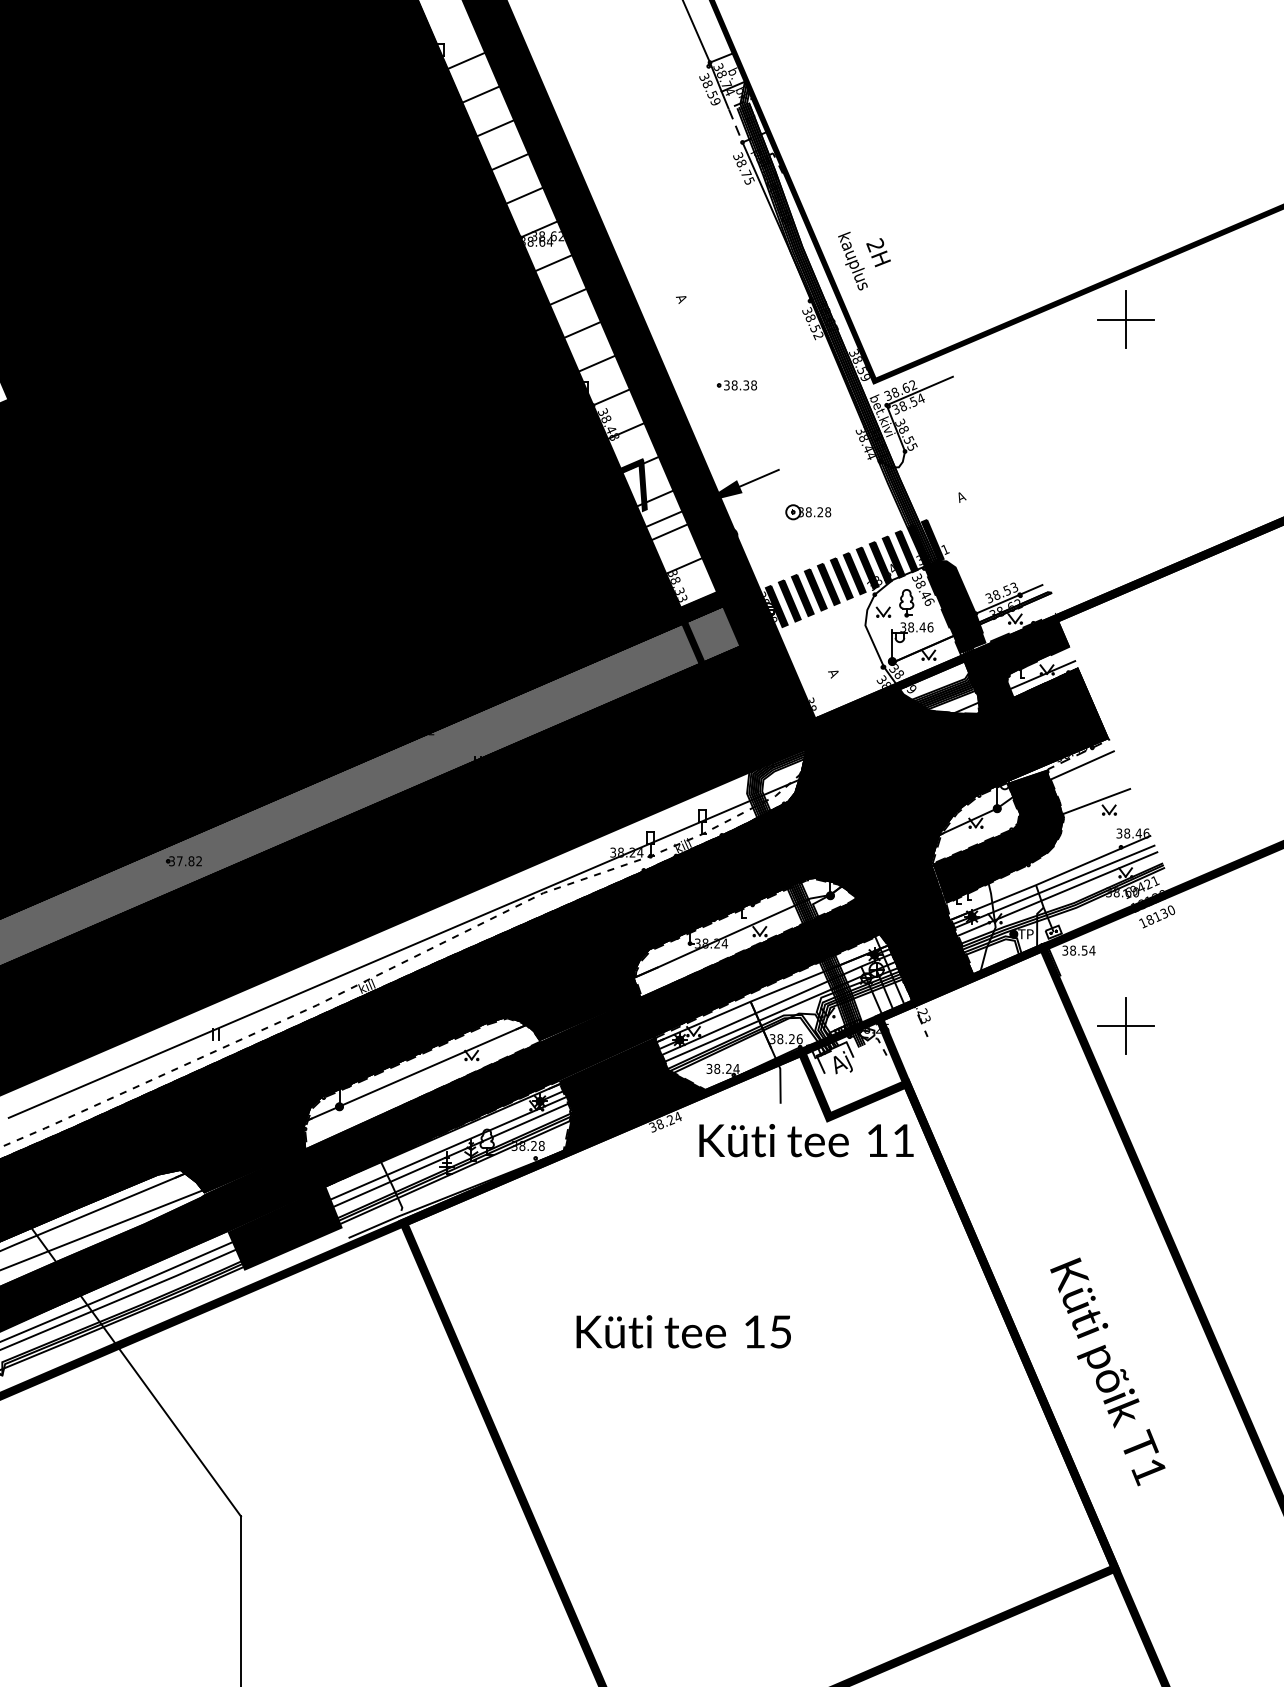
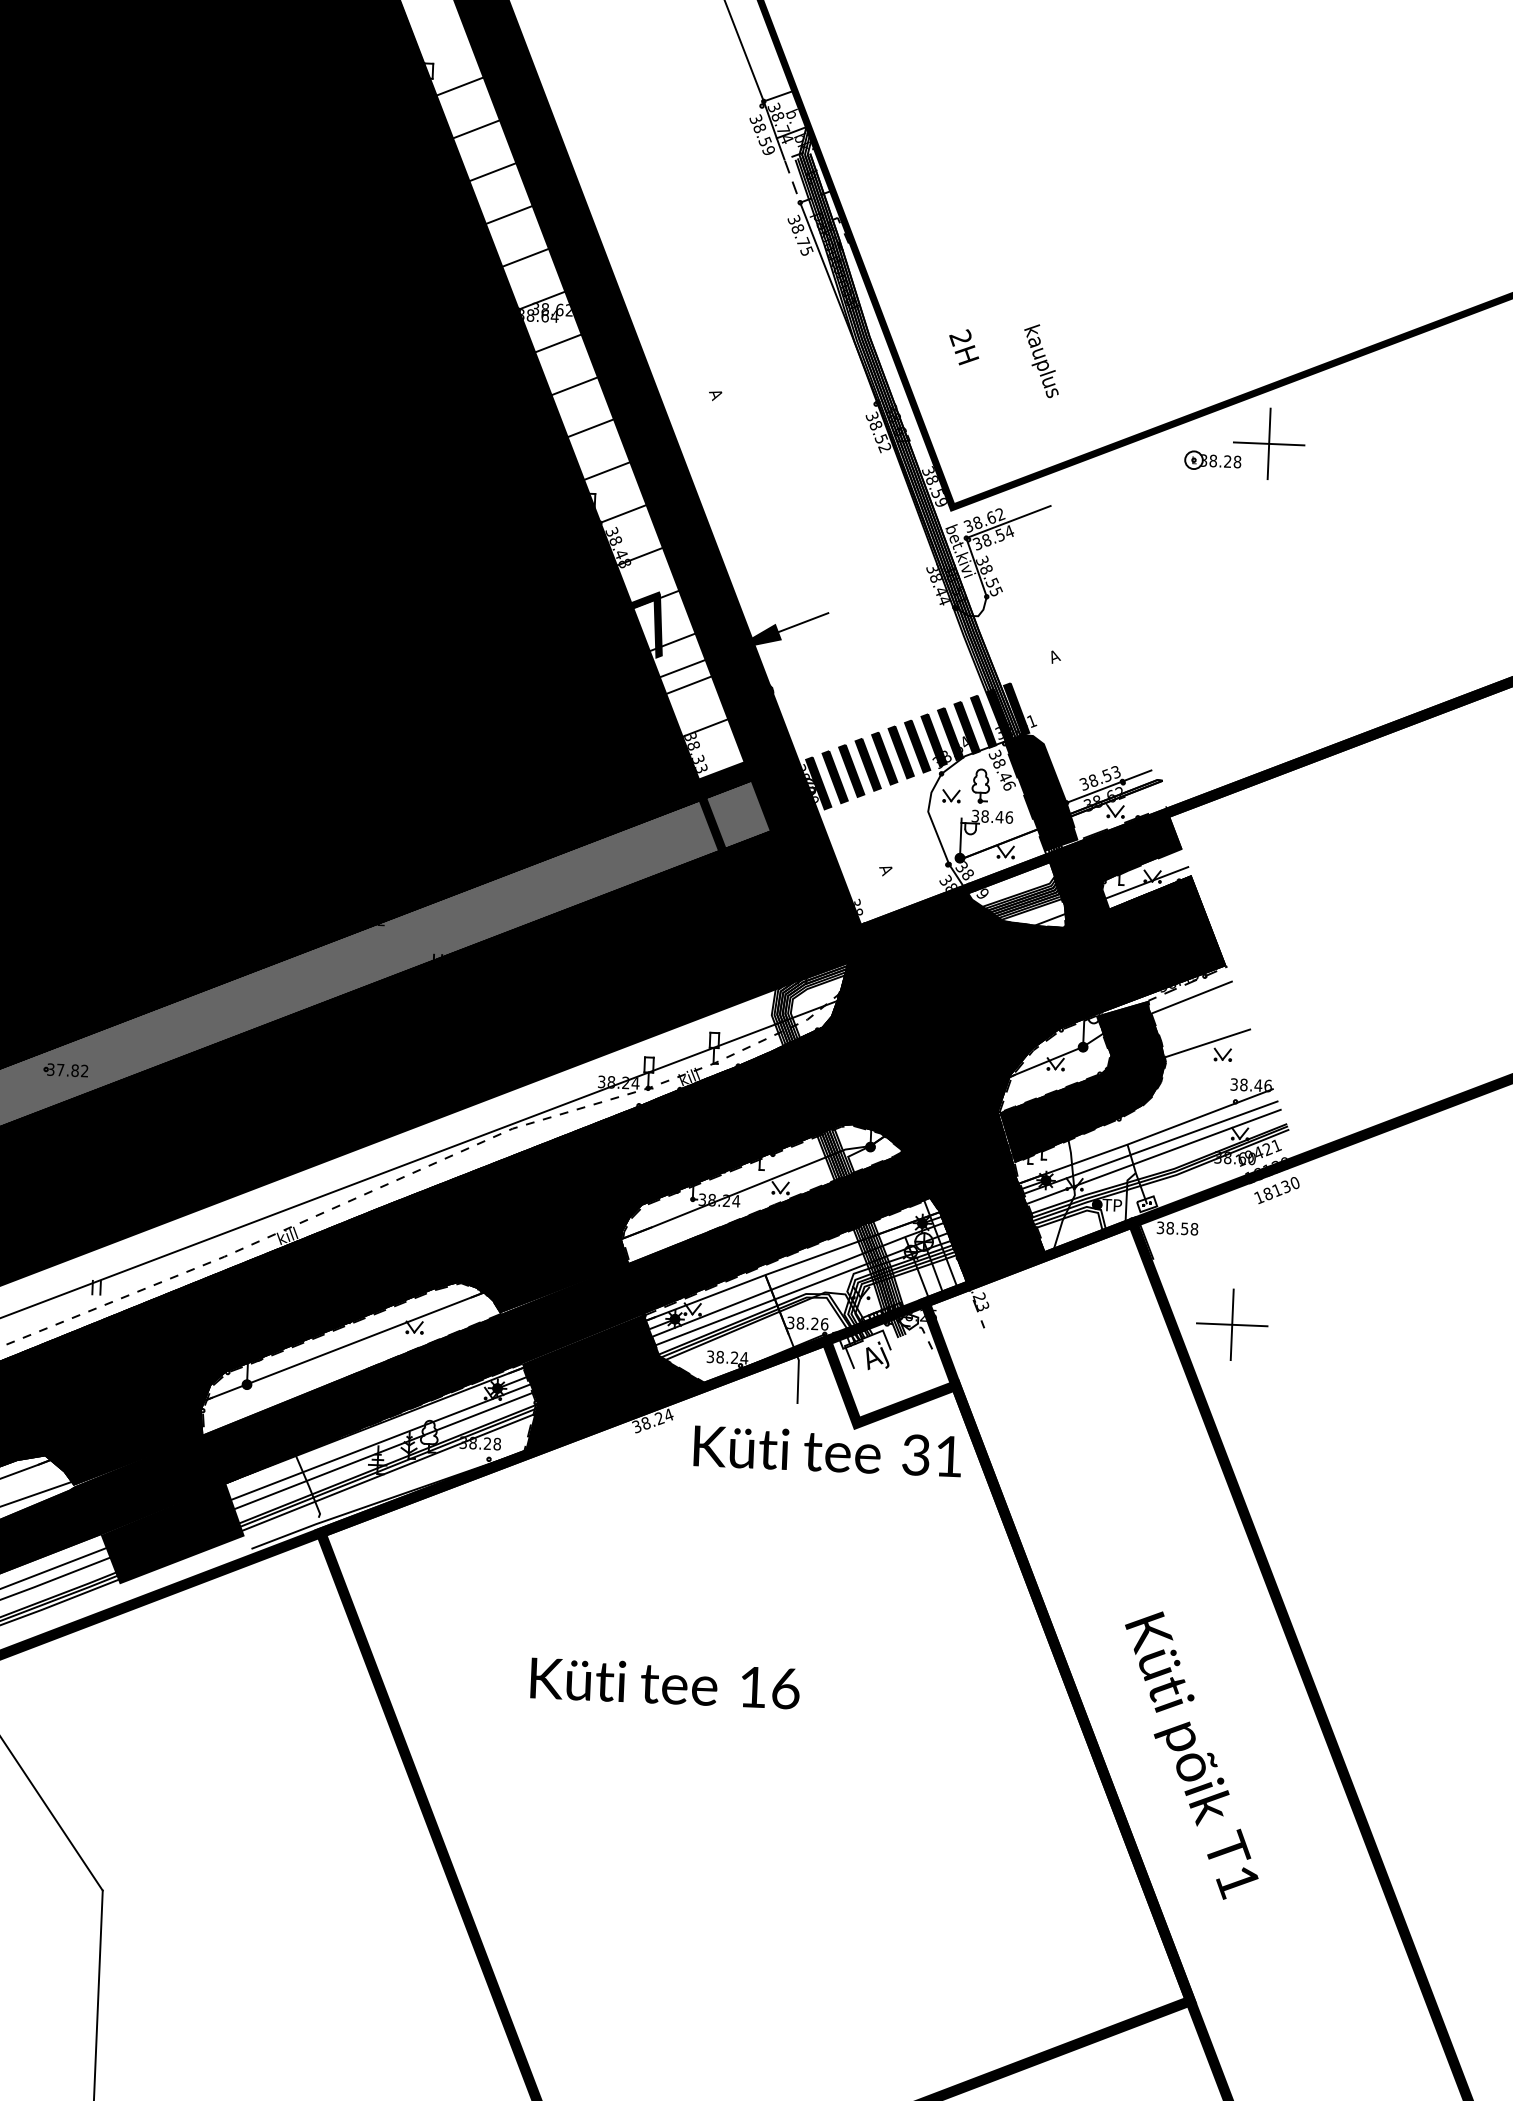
text: (852, 260) -> (1040, 360), moved
part: (736, 385) -> (779, 505), removed
part: (808, 512) -> (1212, 461), moved
text: (1092, 950) -> (1194, 1229), 38.54 -> 38.58
text: (876, 1140) -> (915, 1454), 11 -> 31
text: (780, 1331) -> (785, 1688), 15 -> 16

